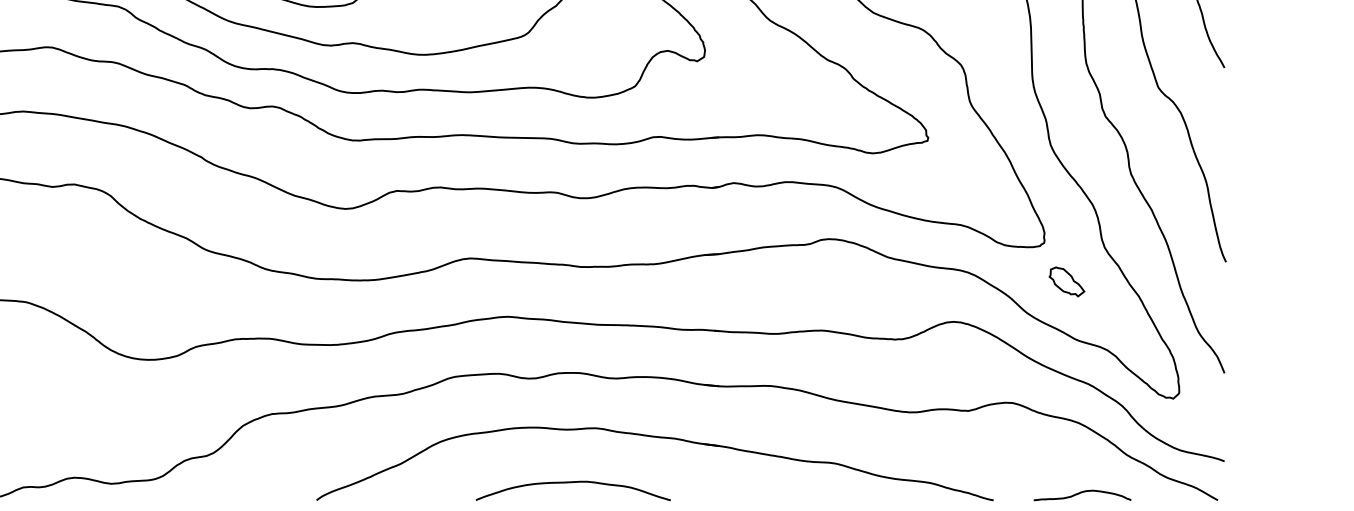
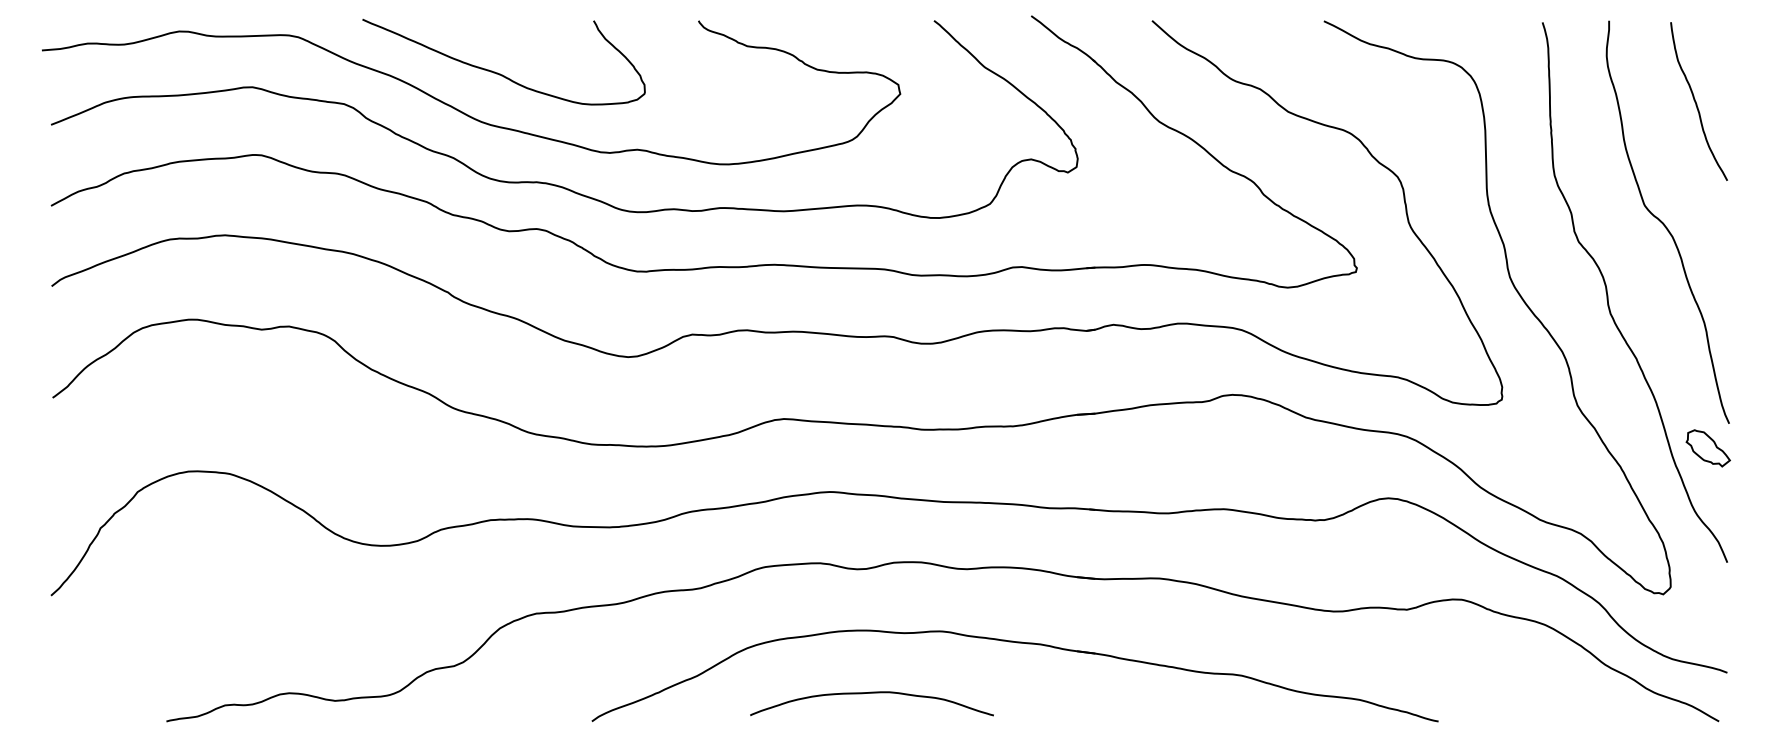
part: (1066, 282) -> (1707, 448), moved
curve: (572, 482) -> (871, 693), moved
curve: (1082, 493) -> (1549, 712), removed

